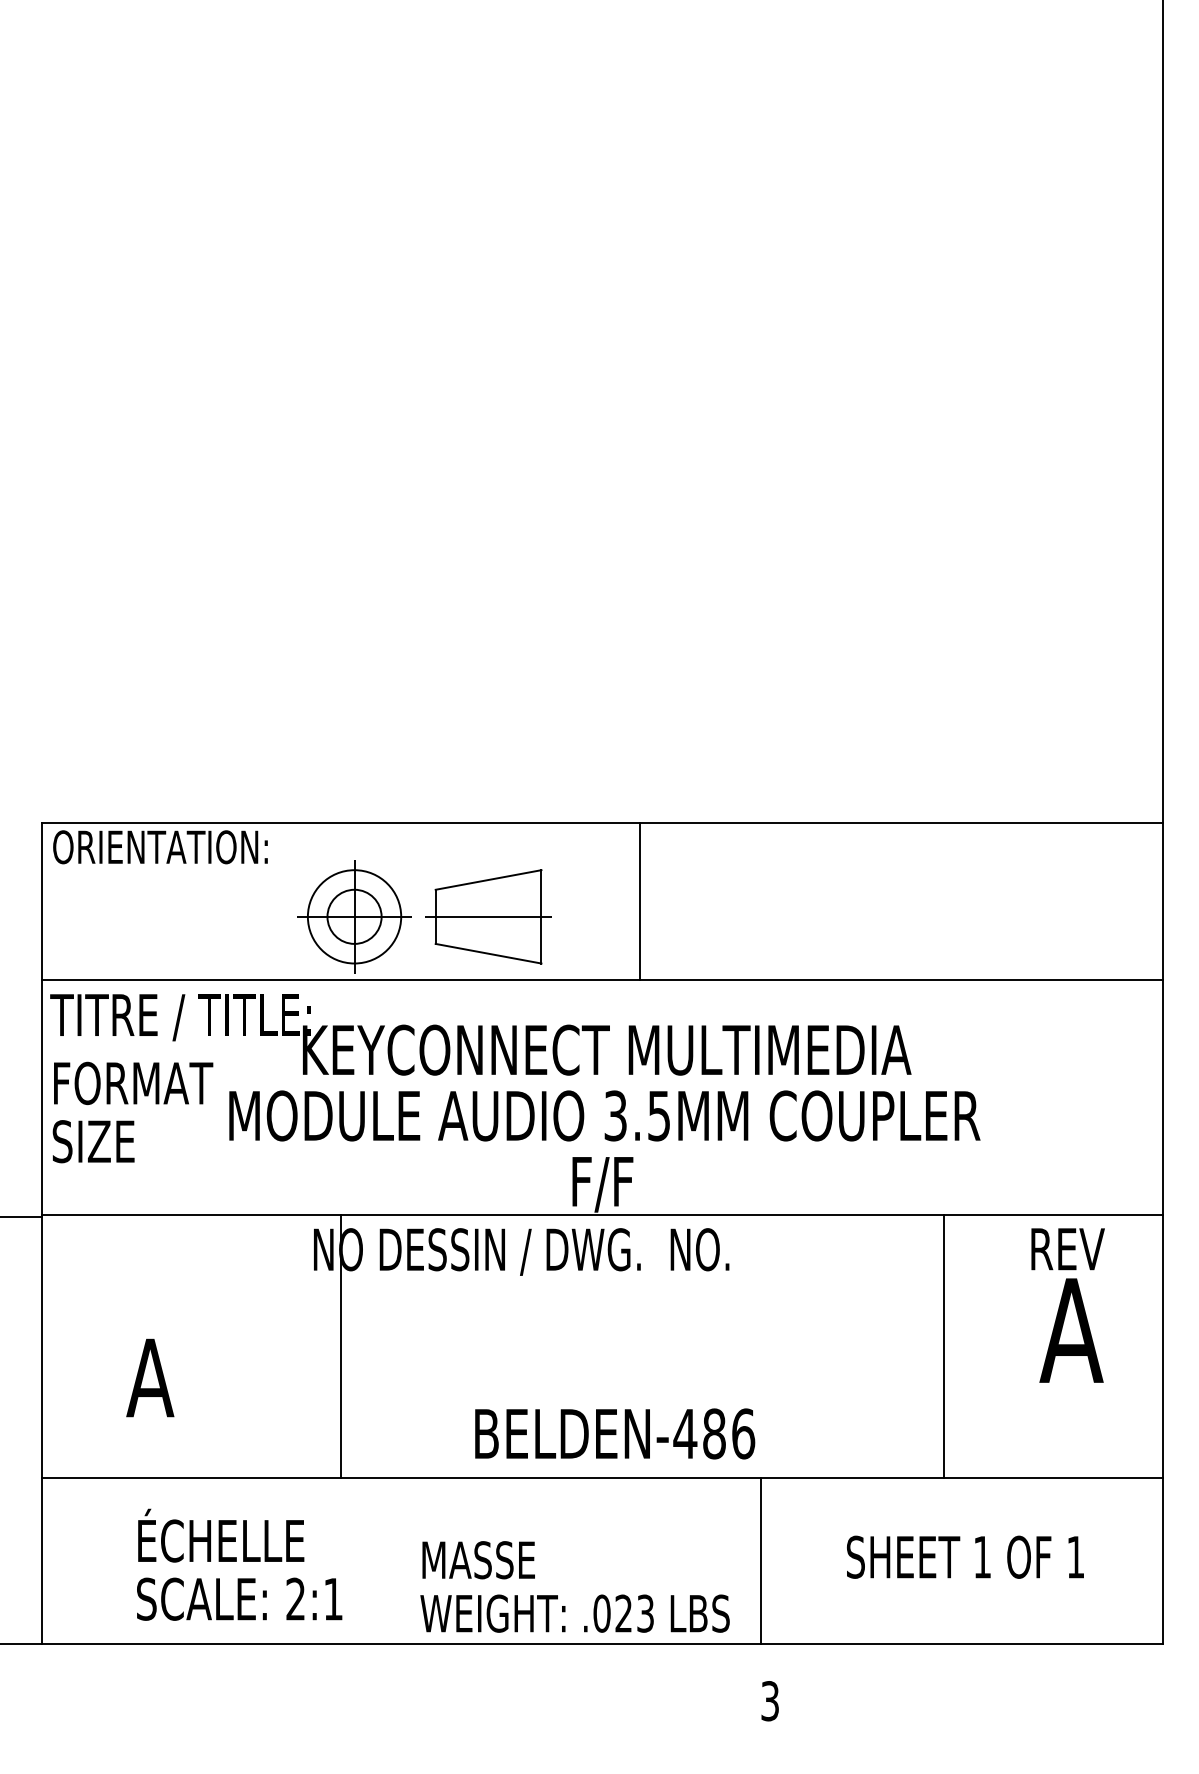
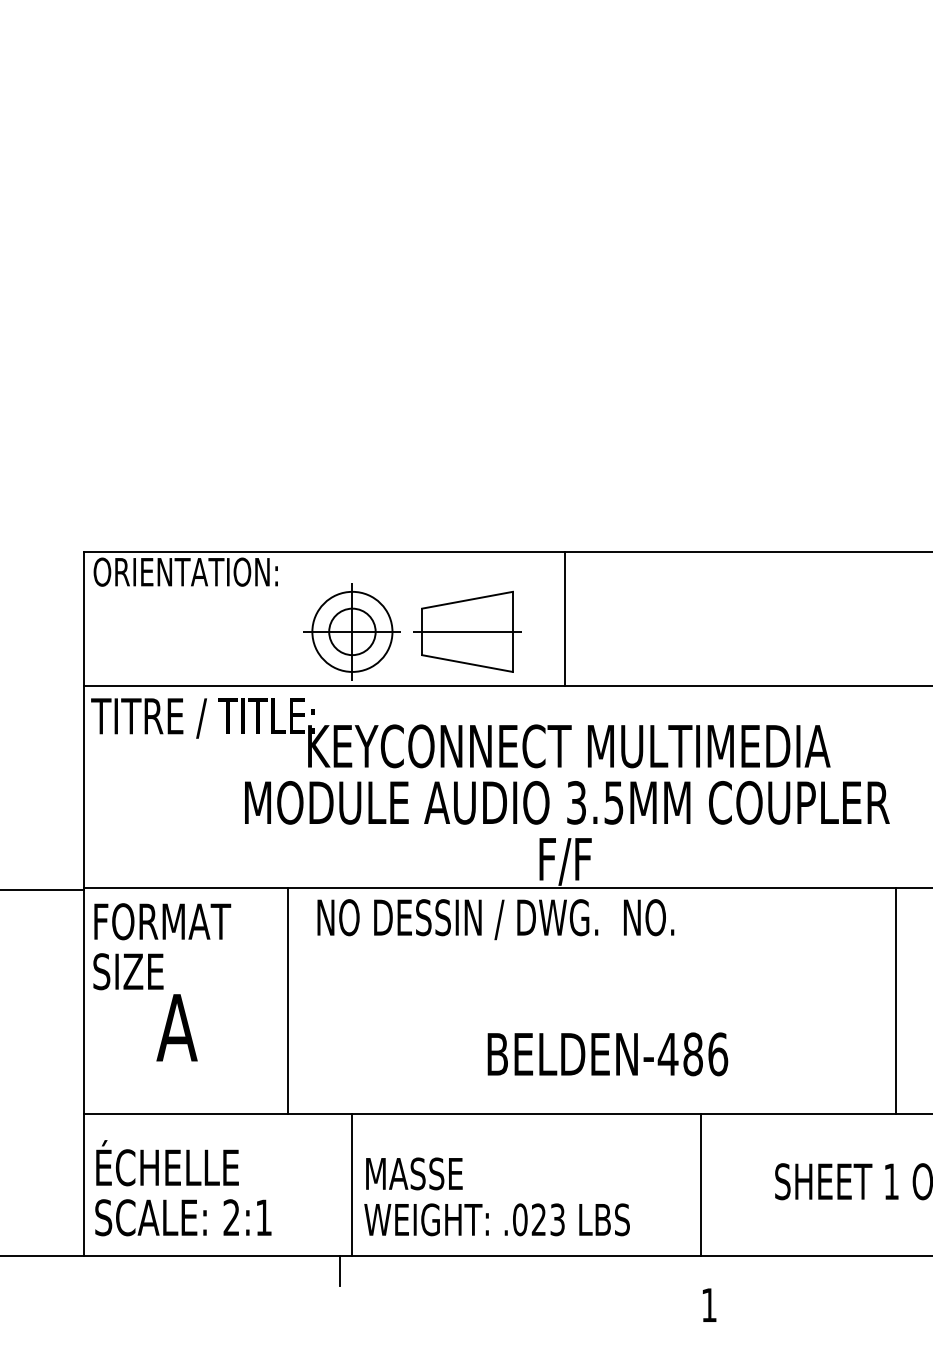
line: (640, 901) -> (565, 618), moved
text: (132, 1112) -> (161, 946), moved
line: (341, 1346) -> (288, 1000), moved
line: (943, 1346) -> (895, 1000), moved
text: (615, 1433) -> (608, 1053), moved
line: (354, 1560) -> (352, 1184), added
text: (239, 1564) -> (183, 1187), moved
text: (574, 1586) -> (496, 1196), moved
line: (340, 1661) -> (340, 1271), added
text: (769, 1701) -> (708, 1305), 3 -> 1

